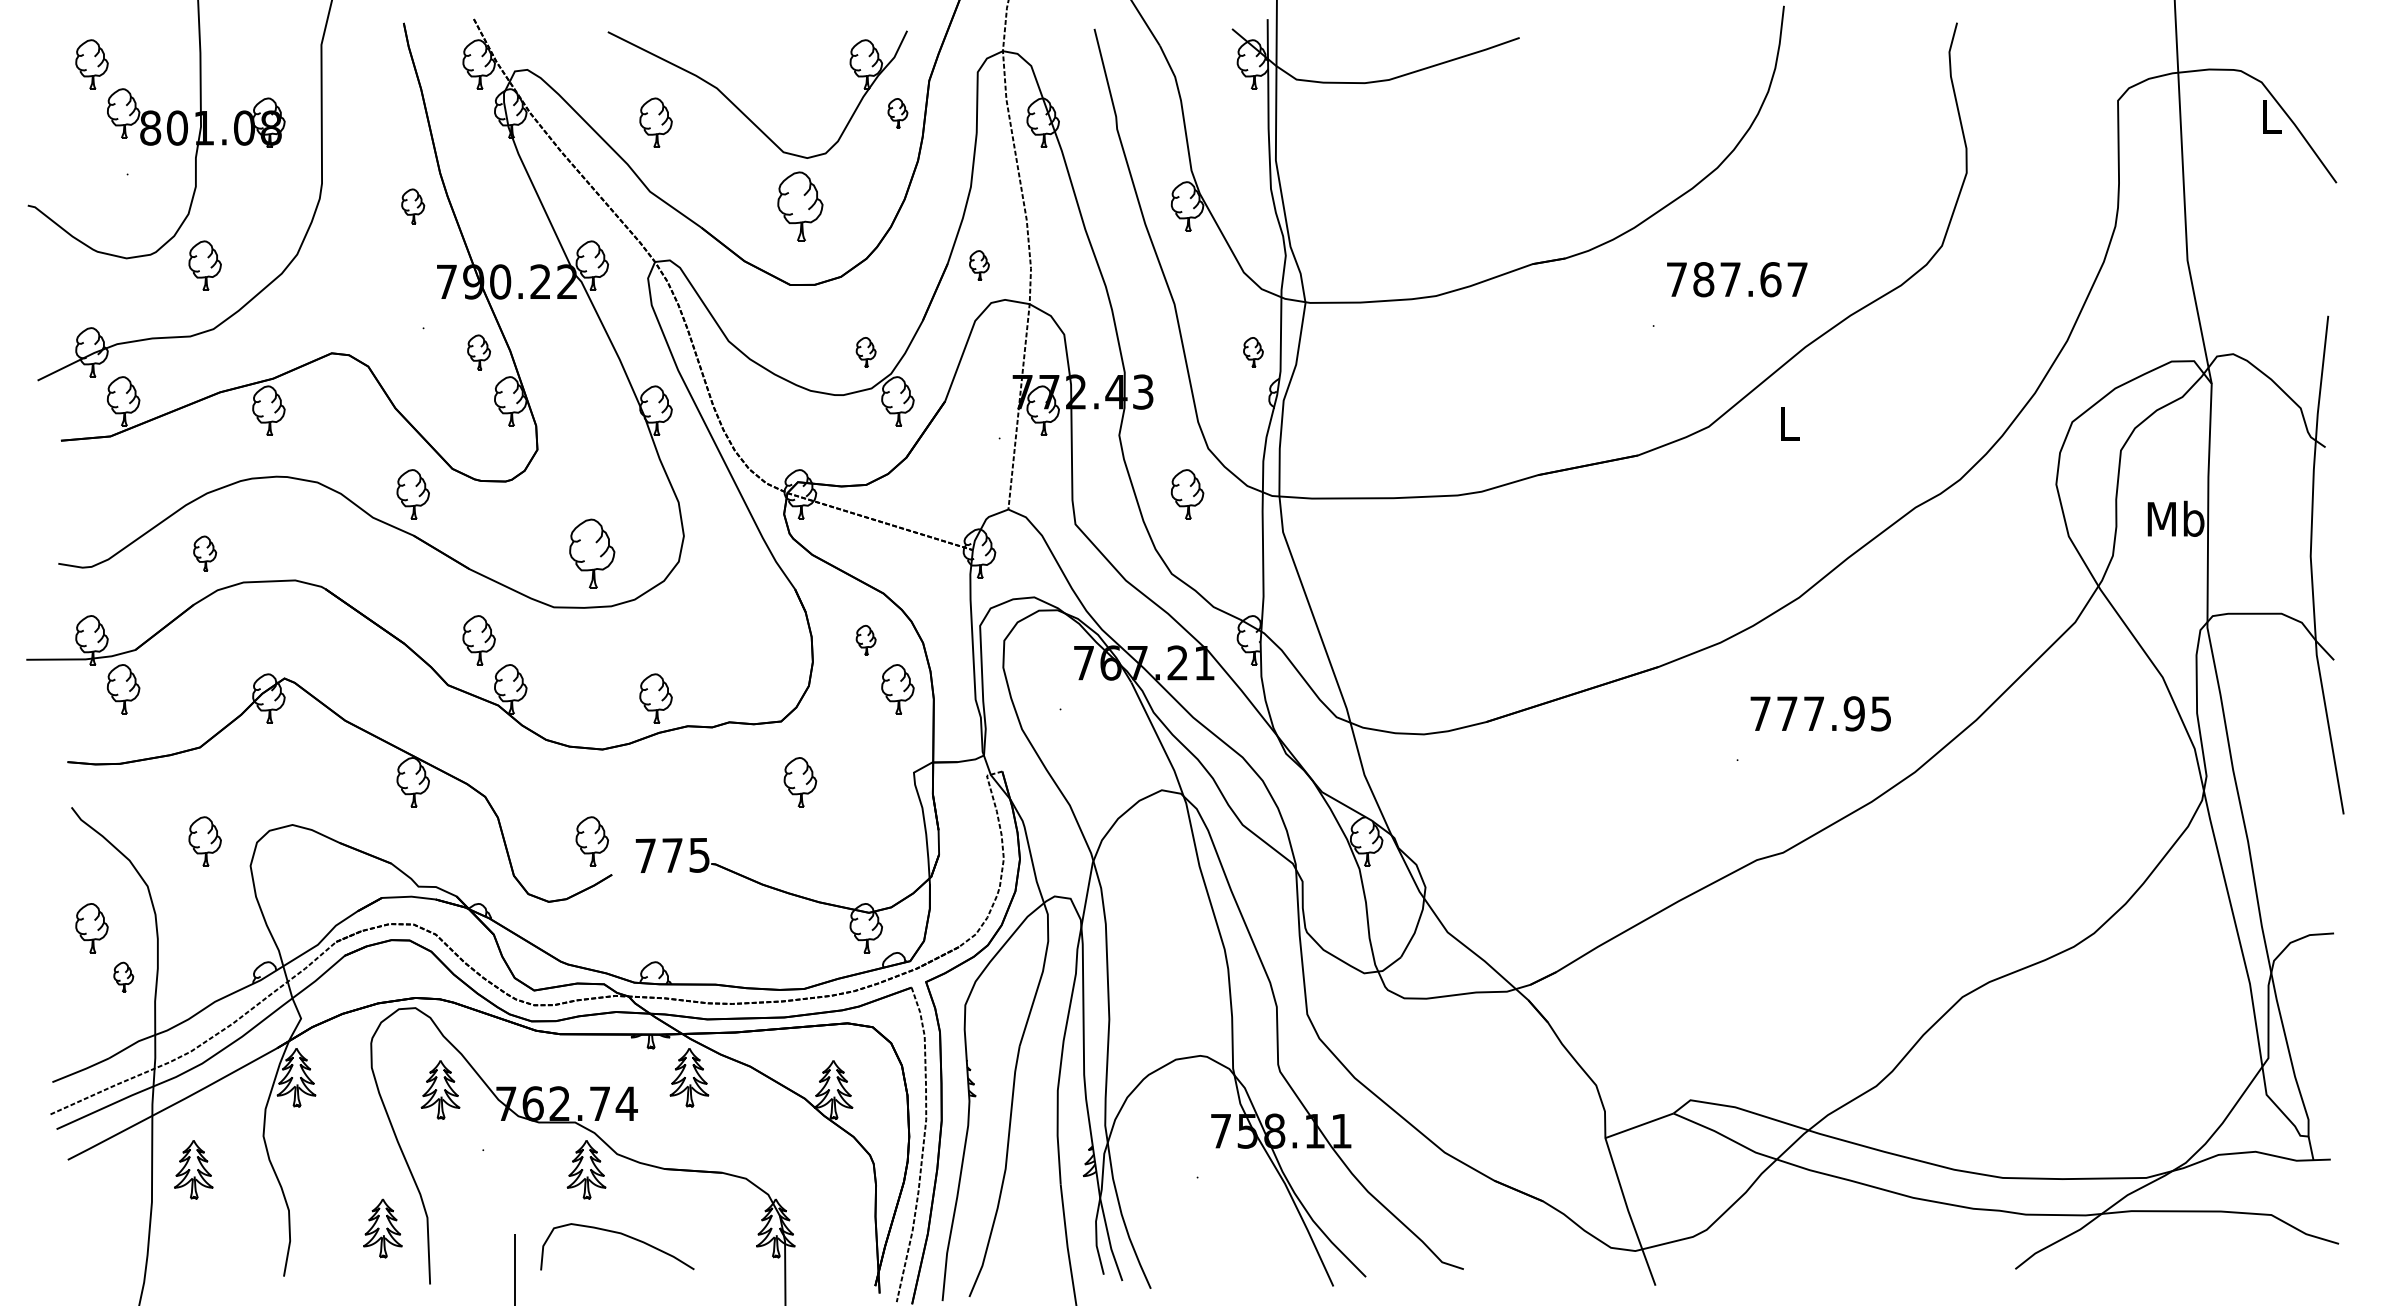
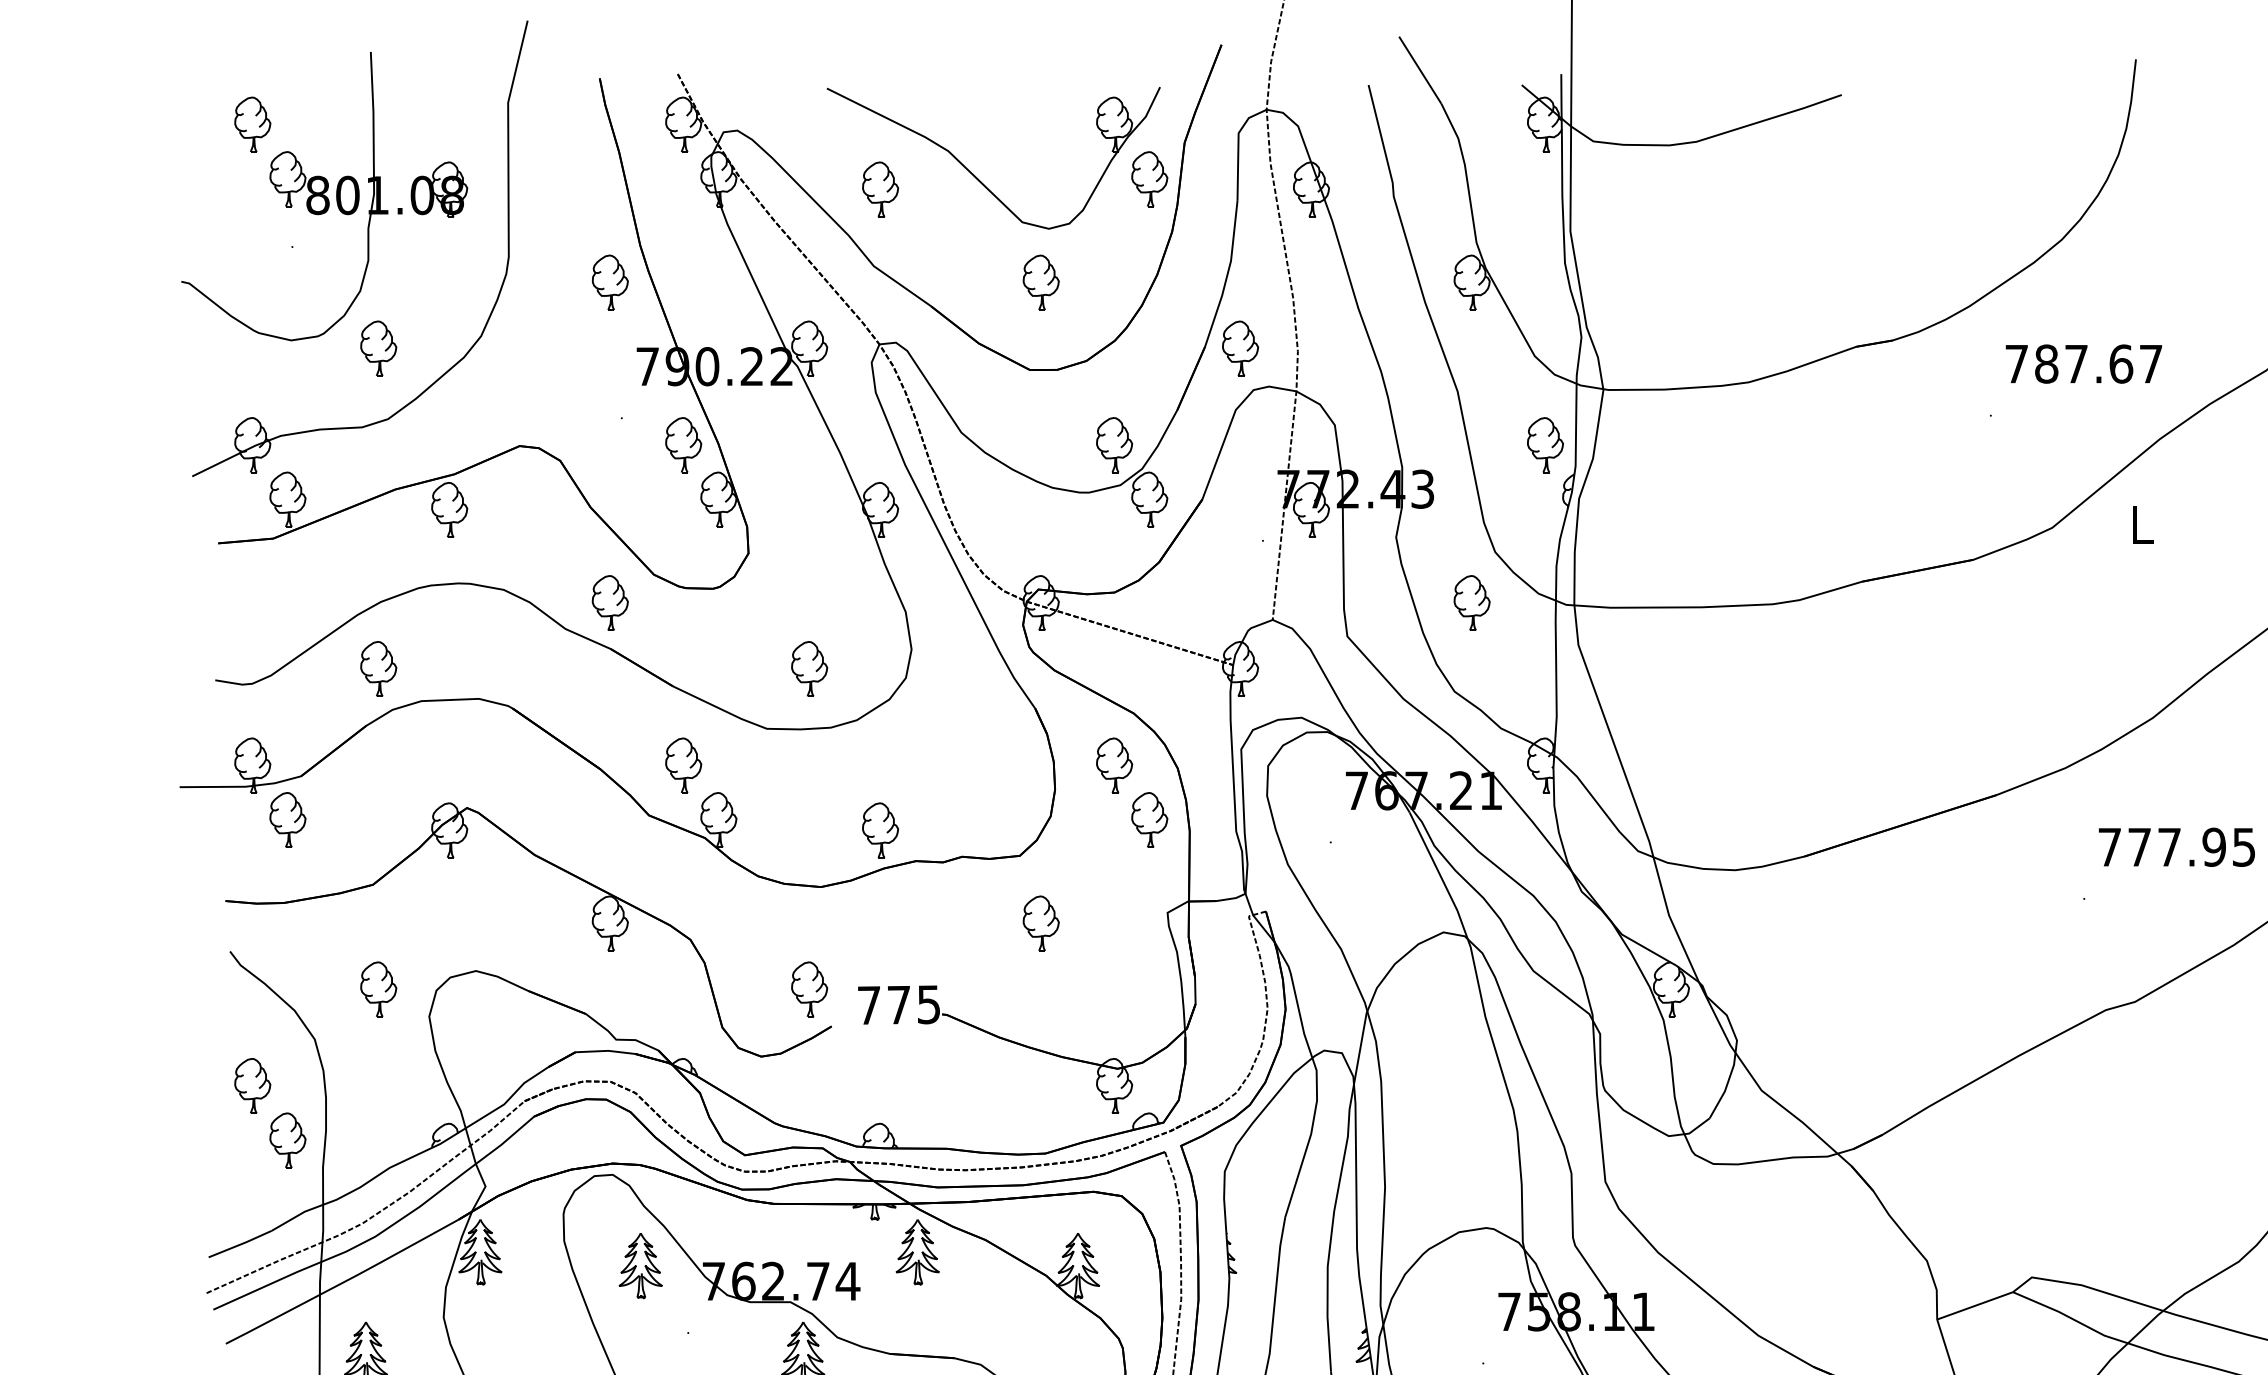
part: (897, 113) -> (1149, 179), size x1.67
part: (412, 206) -> (609, 282), size x1.43
part: (800, 206) -> (1041, 282), size x0.71
part: (979, 265) -> (1240, 348), size x1.67
part: (478, 352) -> (682, 445), size x1.43
part: (865, 352) -> (1113, 445), size x1.67
part: (1253, 352) -> (1545, 445), size x1.67
part: (204, 553) -> (377, 668), size x1.43
part: (592, 553) -> (809, 668), size x0.71
part: (865, 640) -> (1113, 765), size x1.67
part: (123, 977) -> (287, 1140), size x1.67

